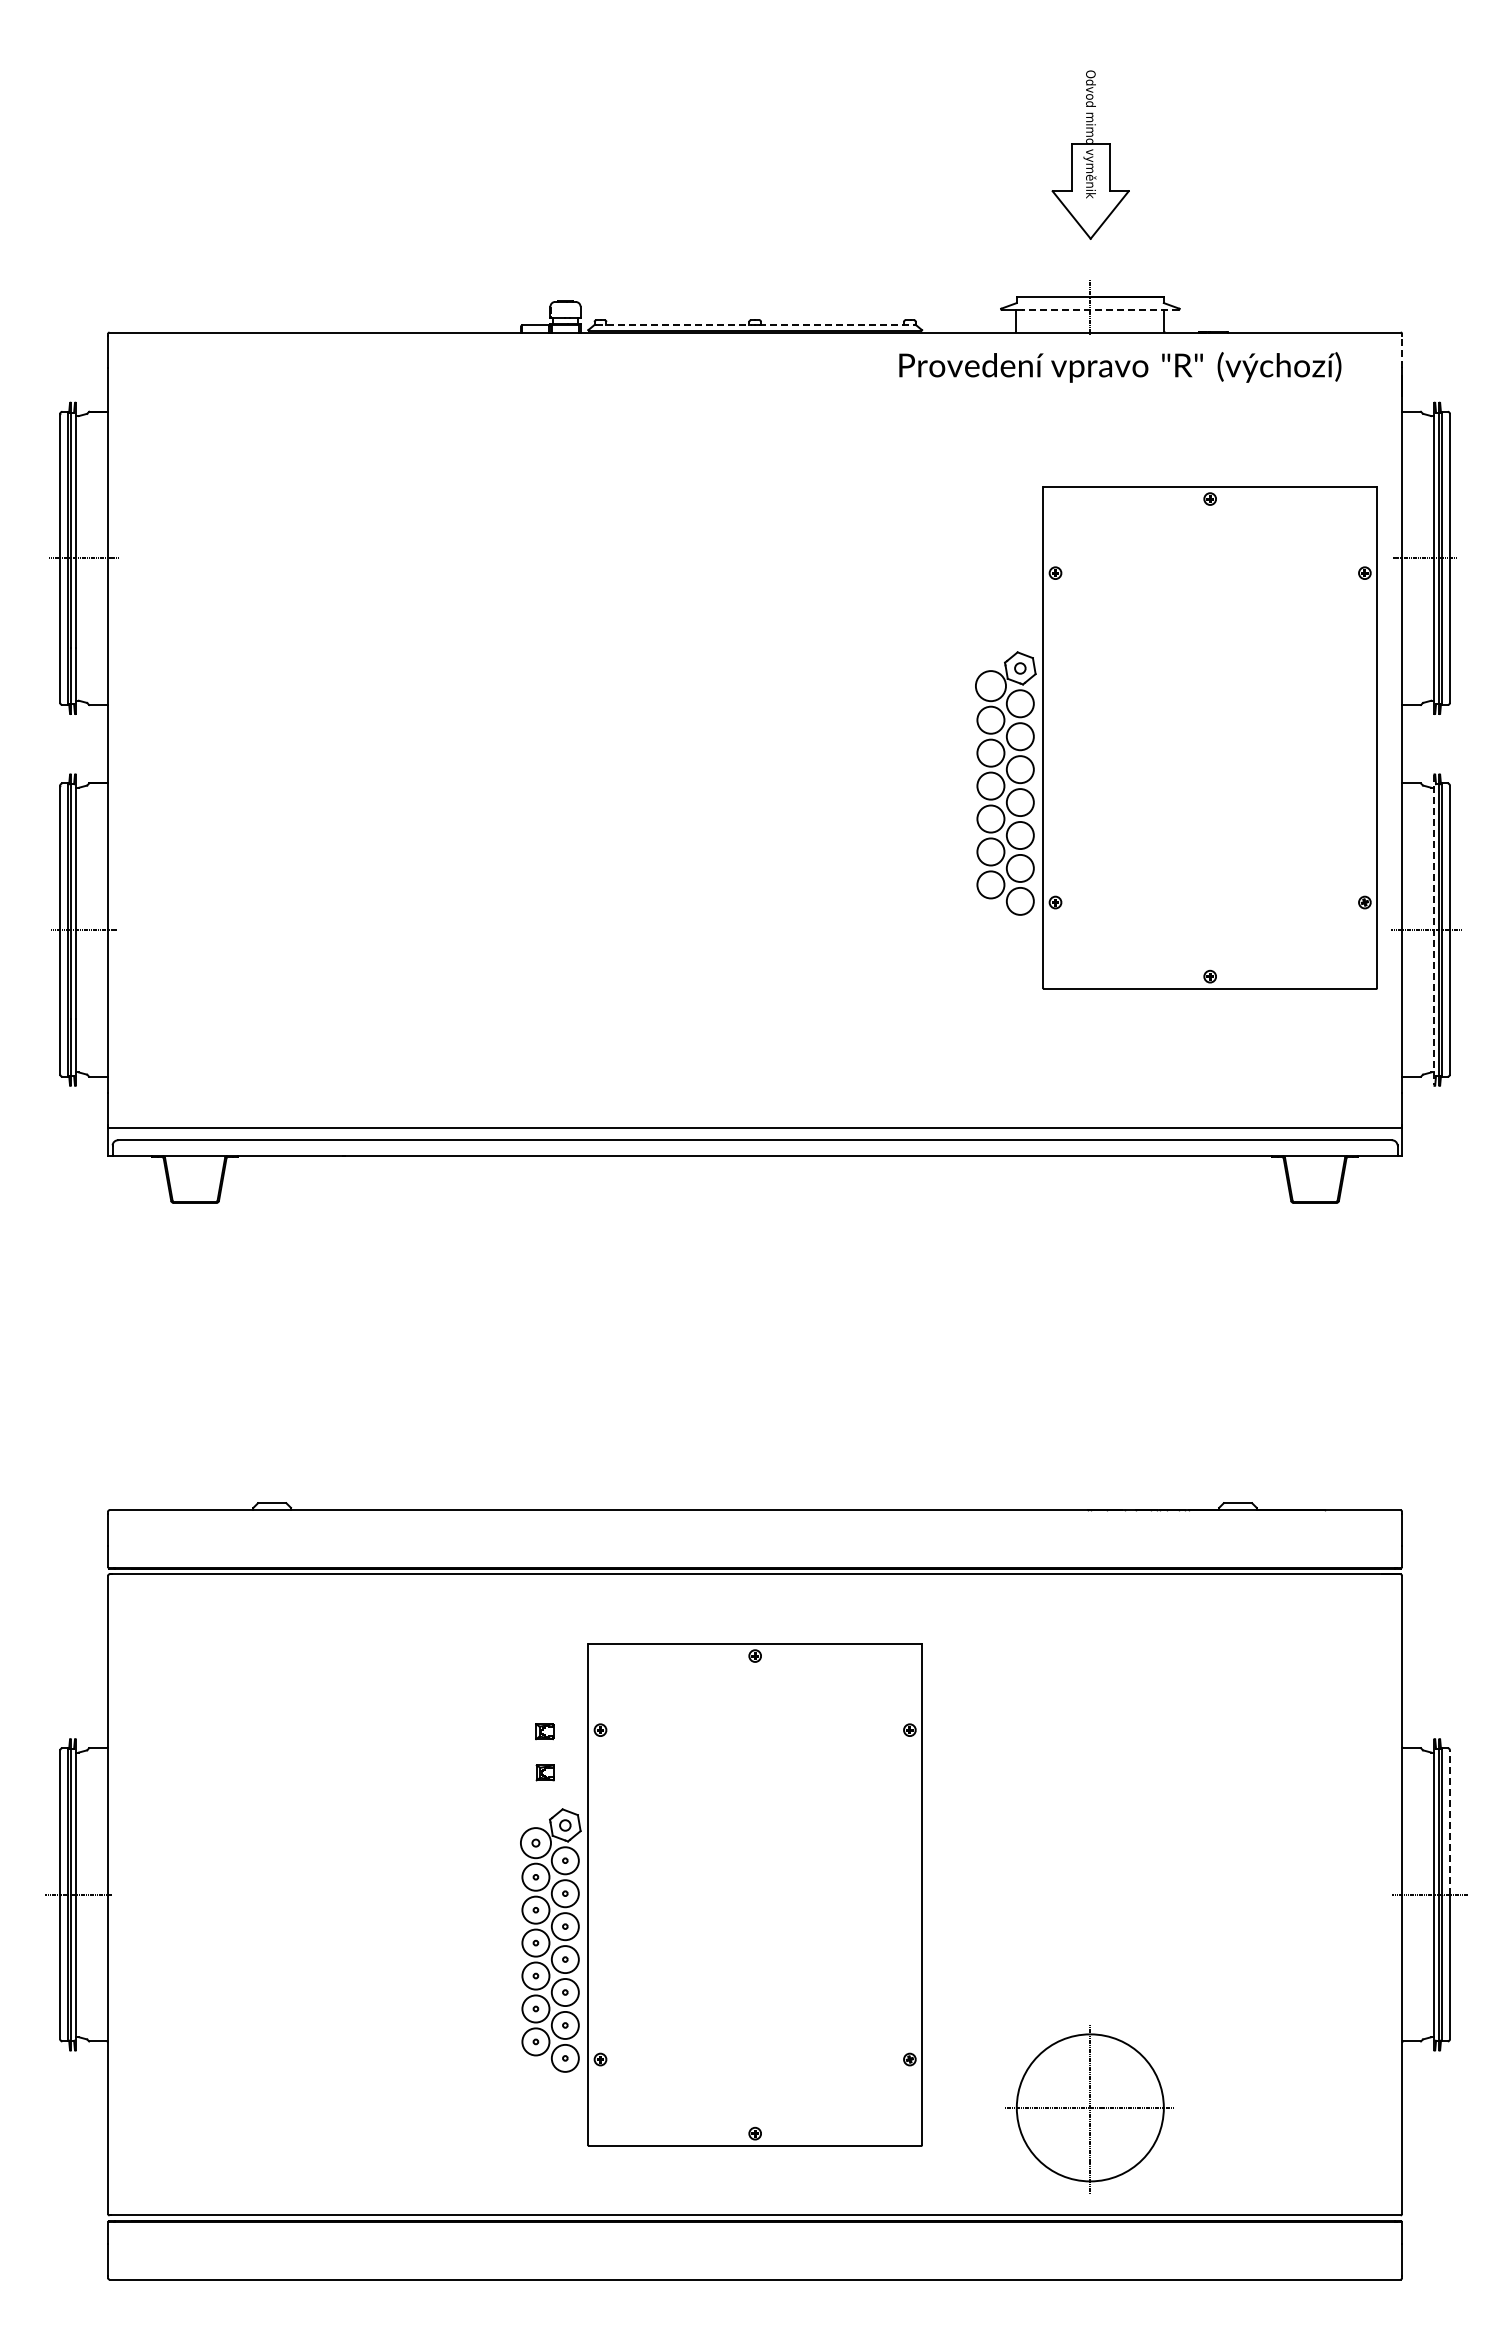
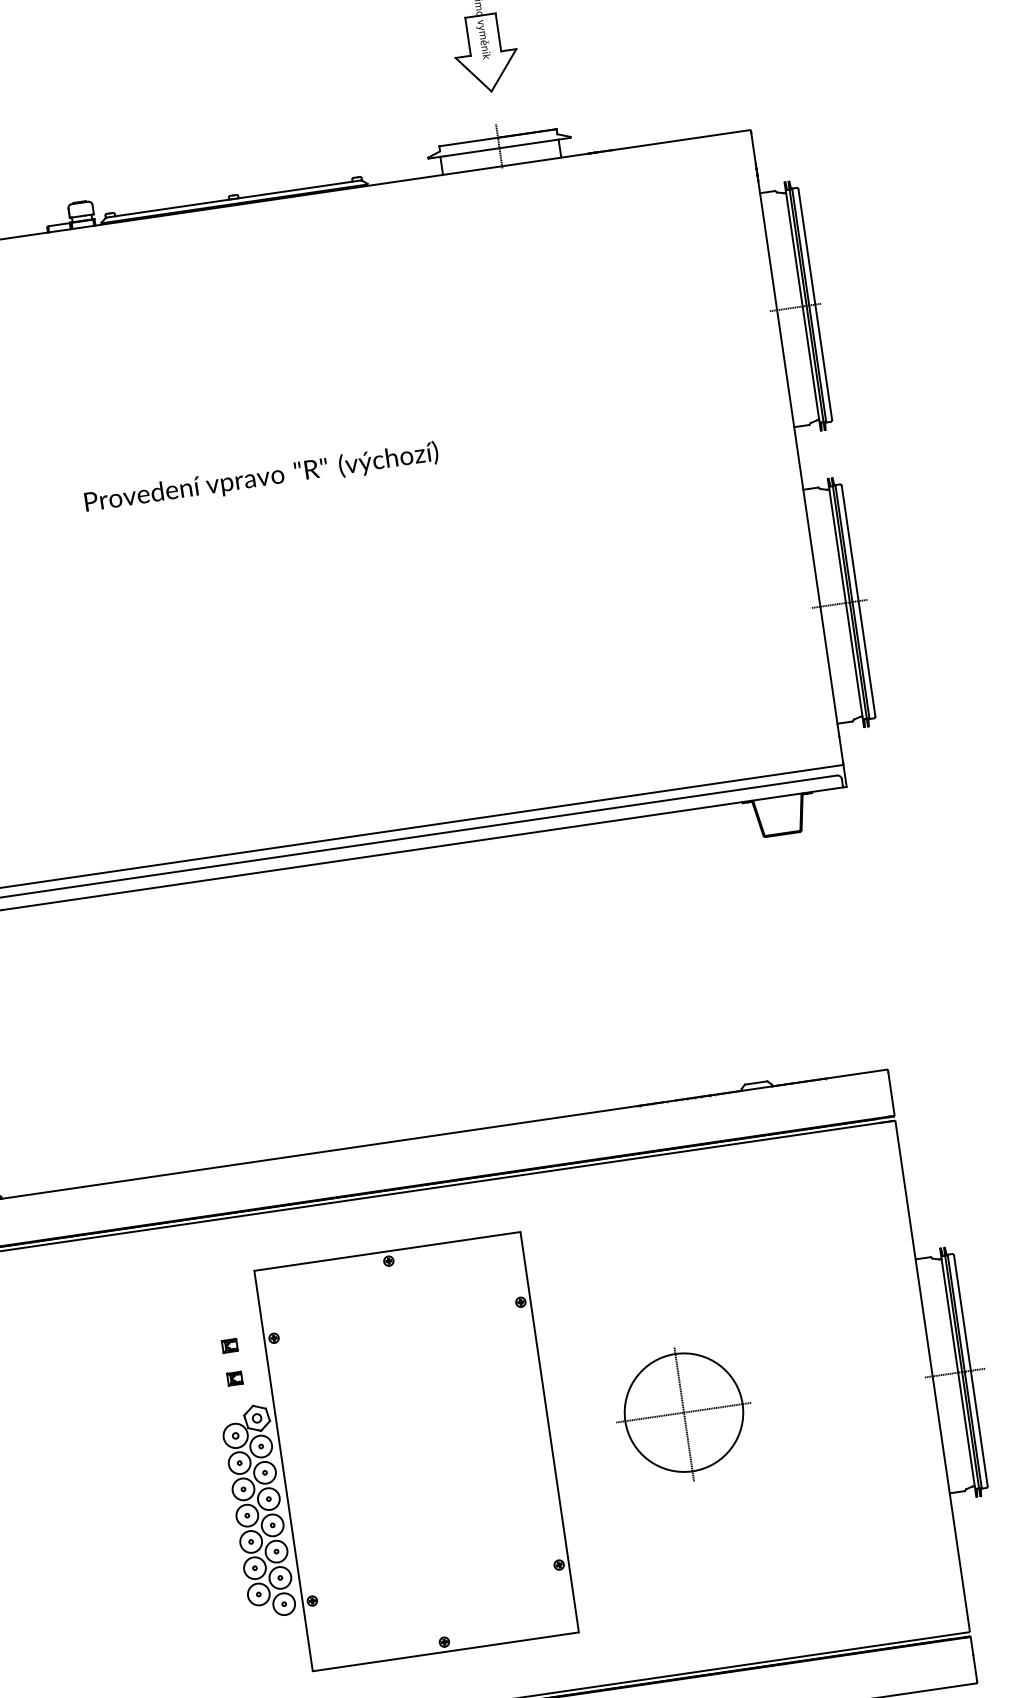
line: (1100, 309) -> (507, 146), dashed -> solid
line: (674, 324) -> (169, 208), dashed -> solid
line: (837, 324) -> (299, 189), dashed -> solid
line: (1402, 352) -> (753, 145), dashed -> solid
text: (1120, 367) -> (261, 478), moved
part: (1176, 737) -> (618, 479), removed
line: (1434, 930) -> (846, 603), dashed -> solid
line: (1449, 1822) -> (962, 1313), dashed -> solid
part: (1089, 2109) -> (683, 1414), moved

